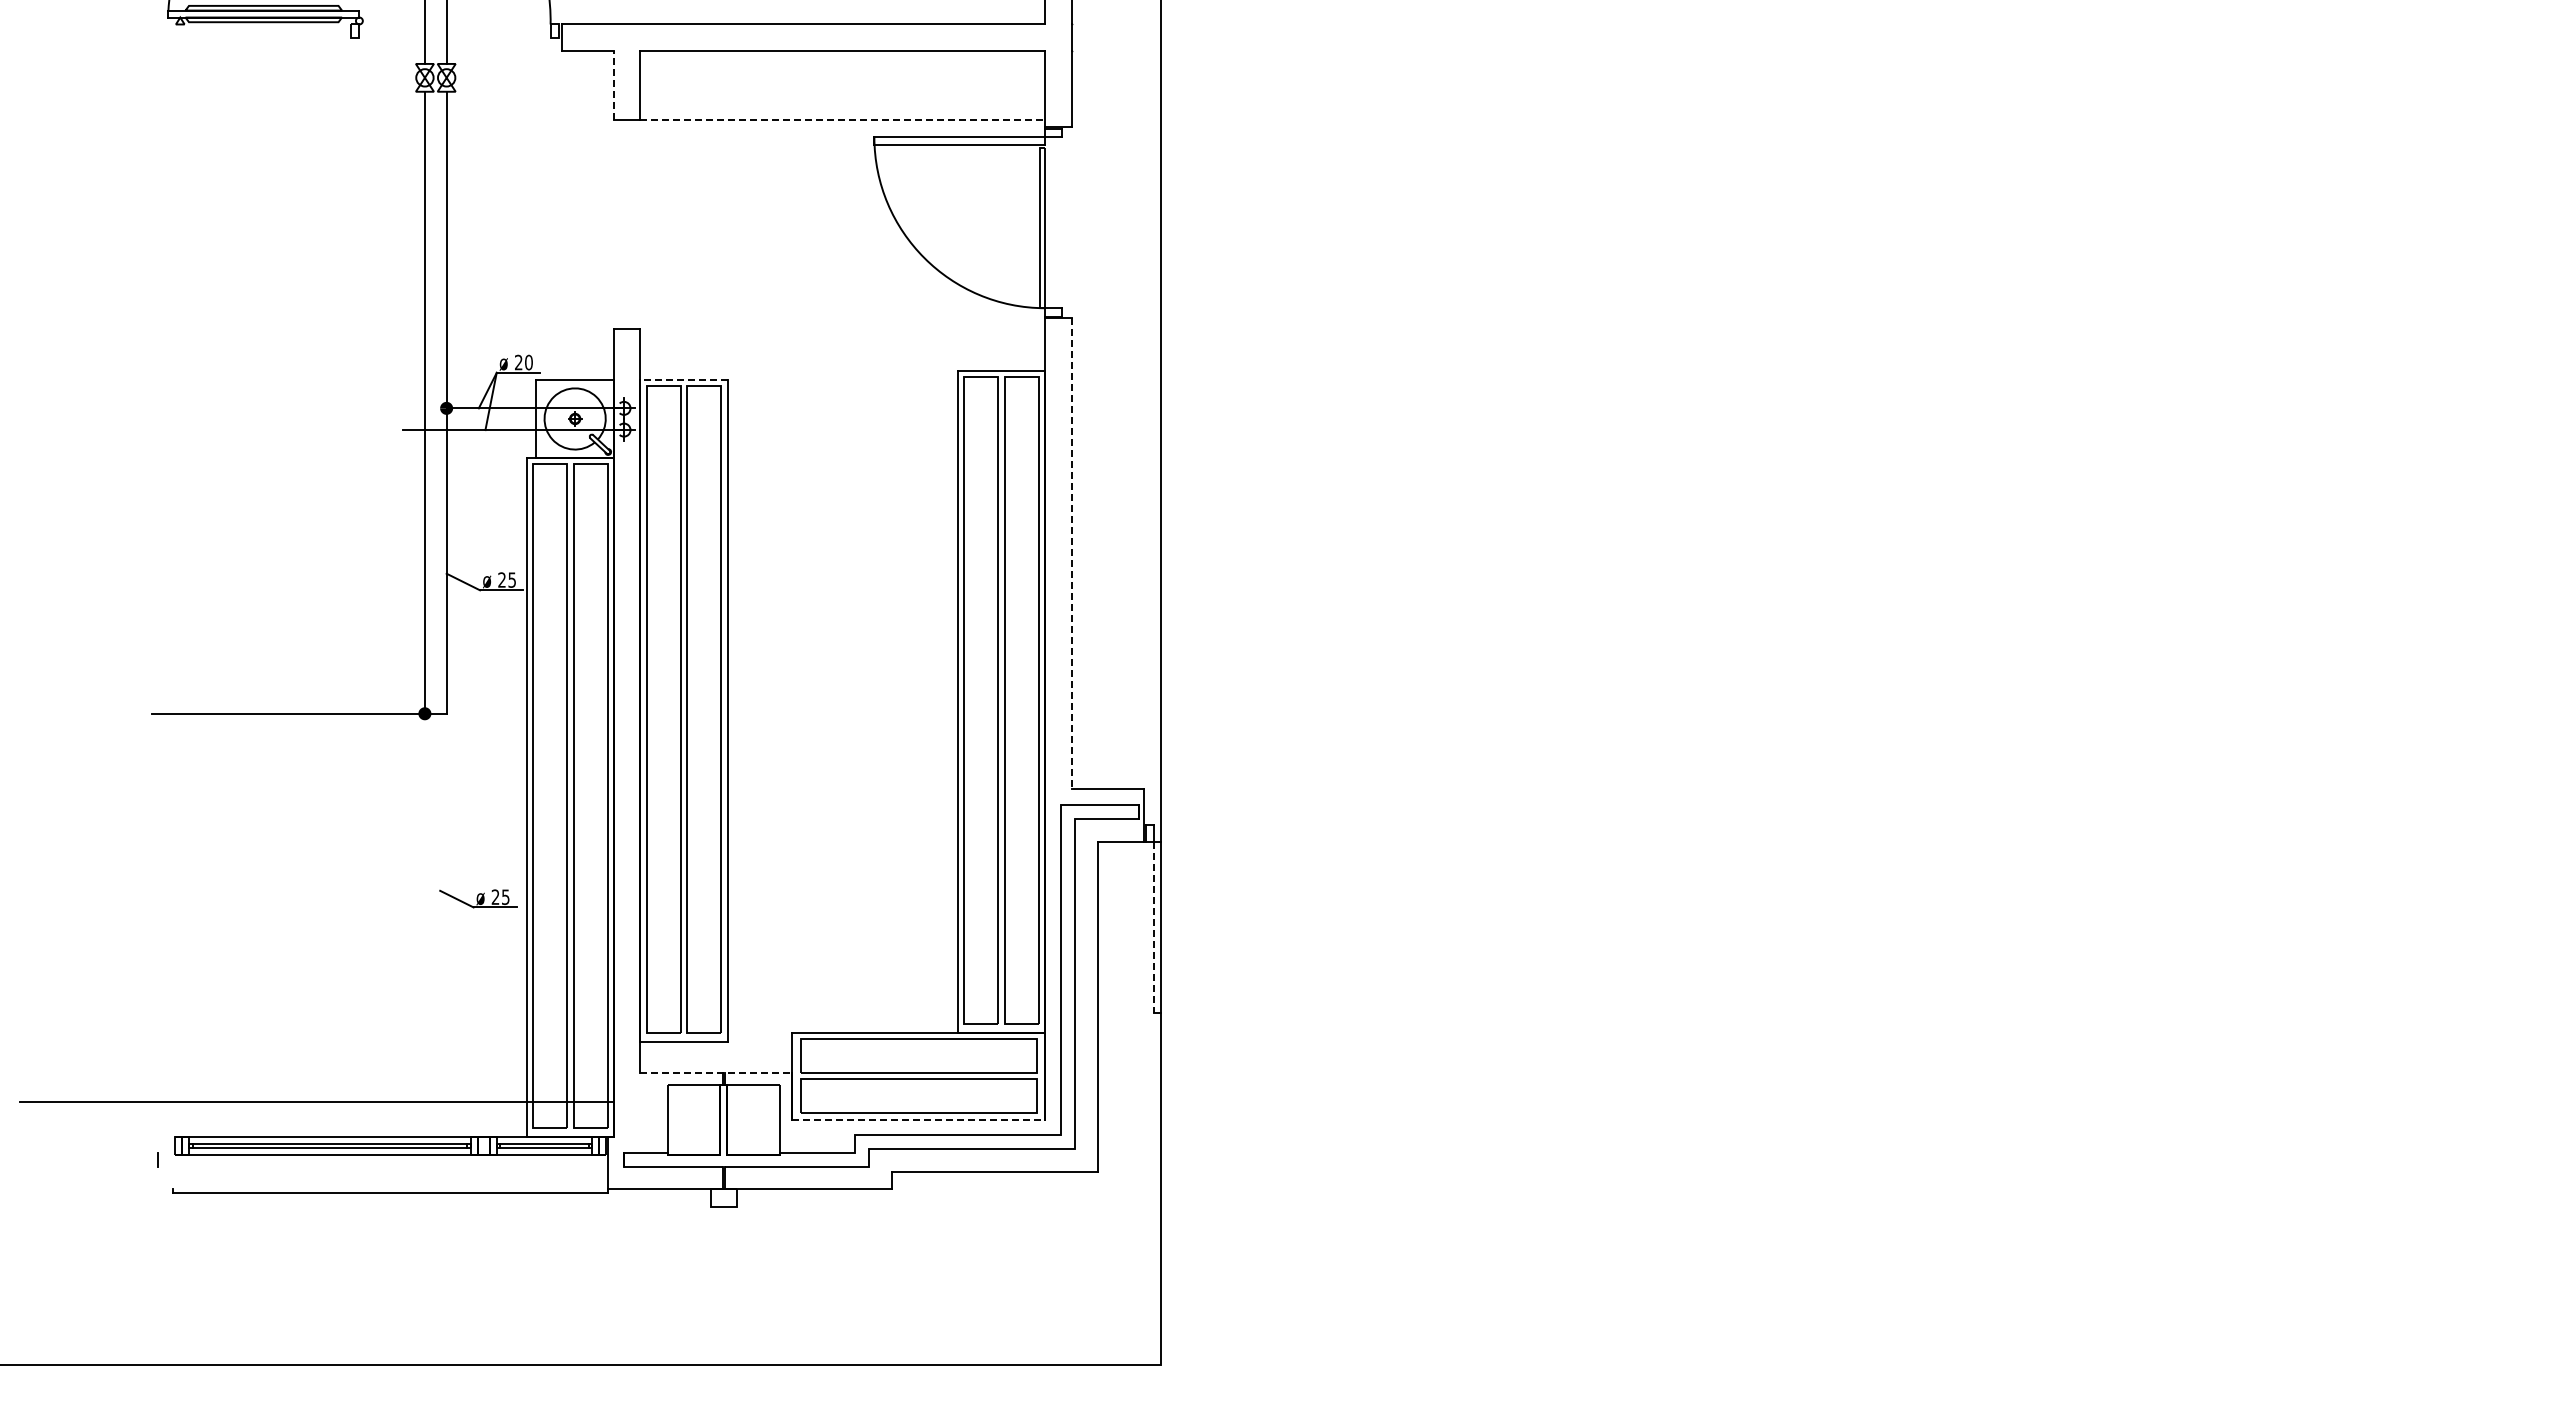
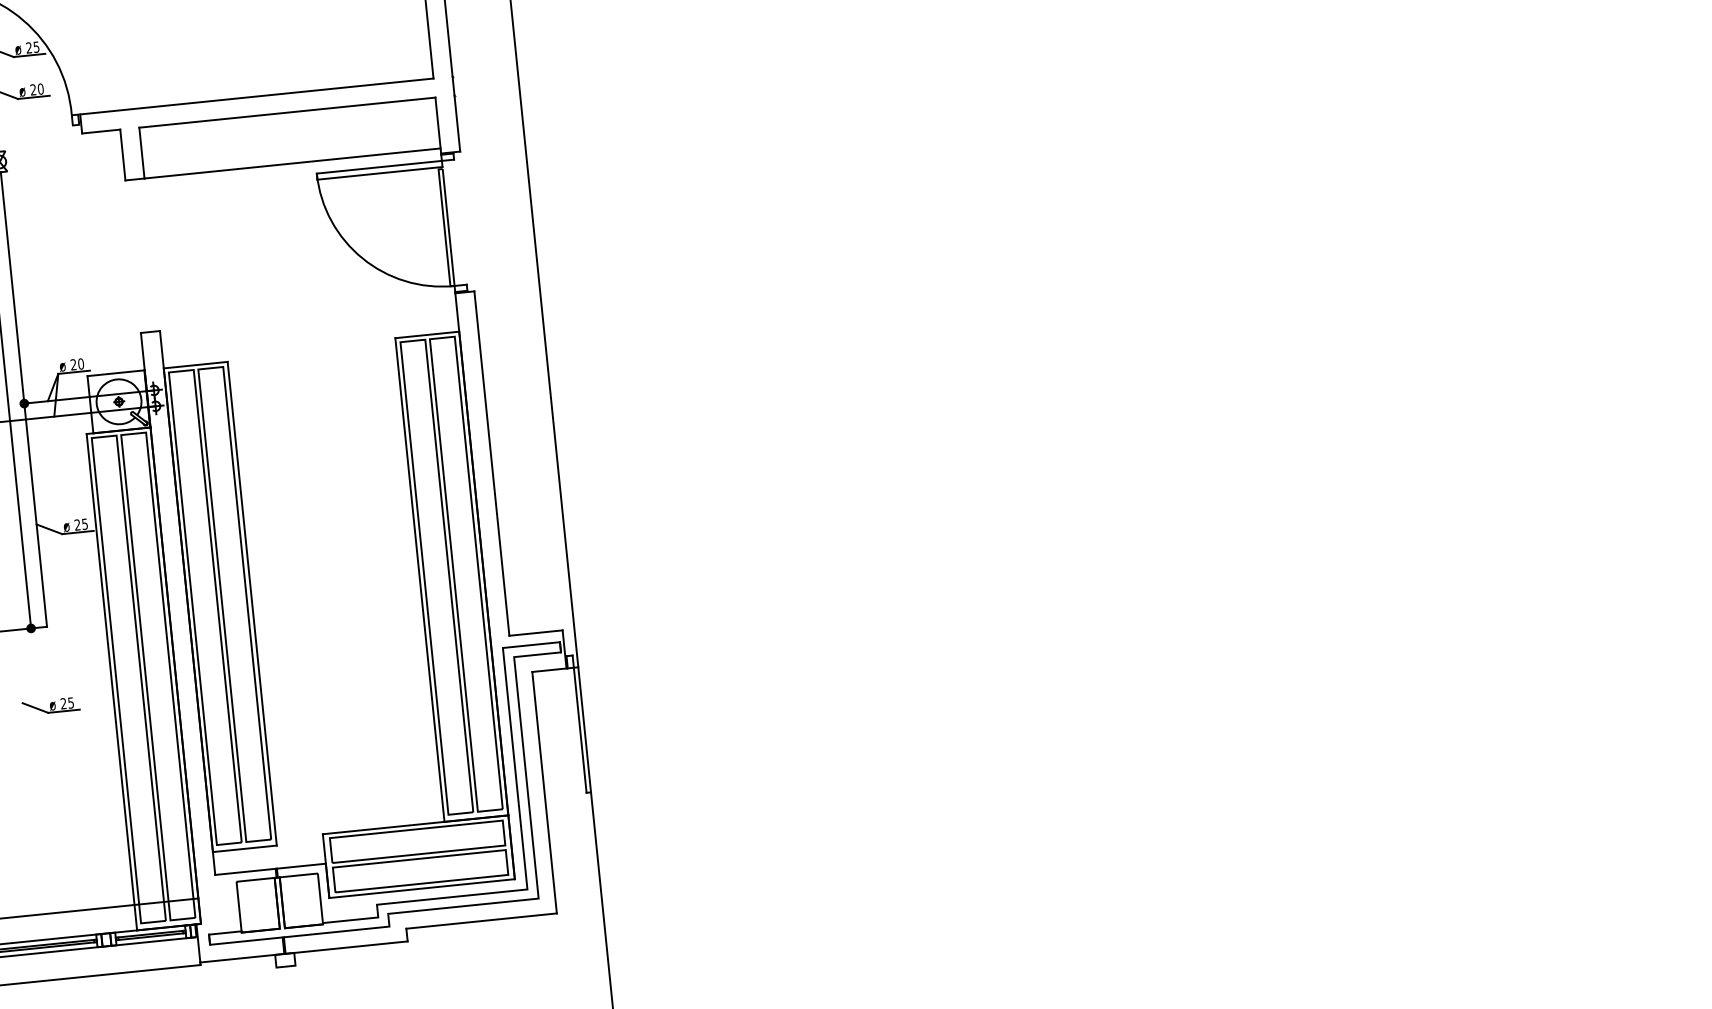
line: (614, 85) -> (123, 155), dashed -> solid
line: (842, 120) -> (292, 163), dashed -> solid
line: (684, 379) -> (196, 364), dashed -> solid
line: (1071, 553) -> (491, 463), dashed -> solid
part: (478, 898) -> (51, 705), moved
line: (1154, 927) -> (580, 730), dashed -> solid
line: (716, 1072) -> (270, 869), dashed -> solid
line: (918, 1119) -> (422, 888), dashed -> solid

